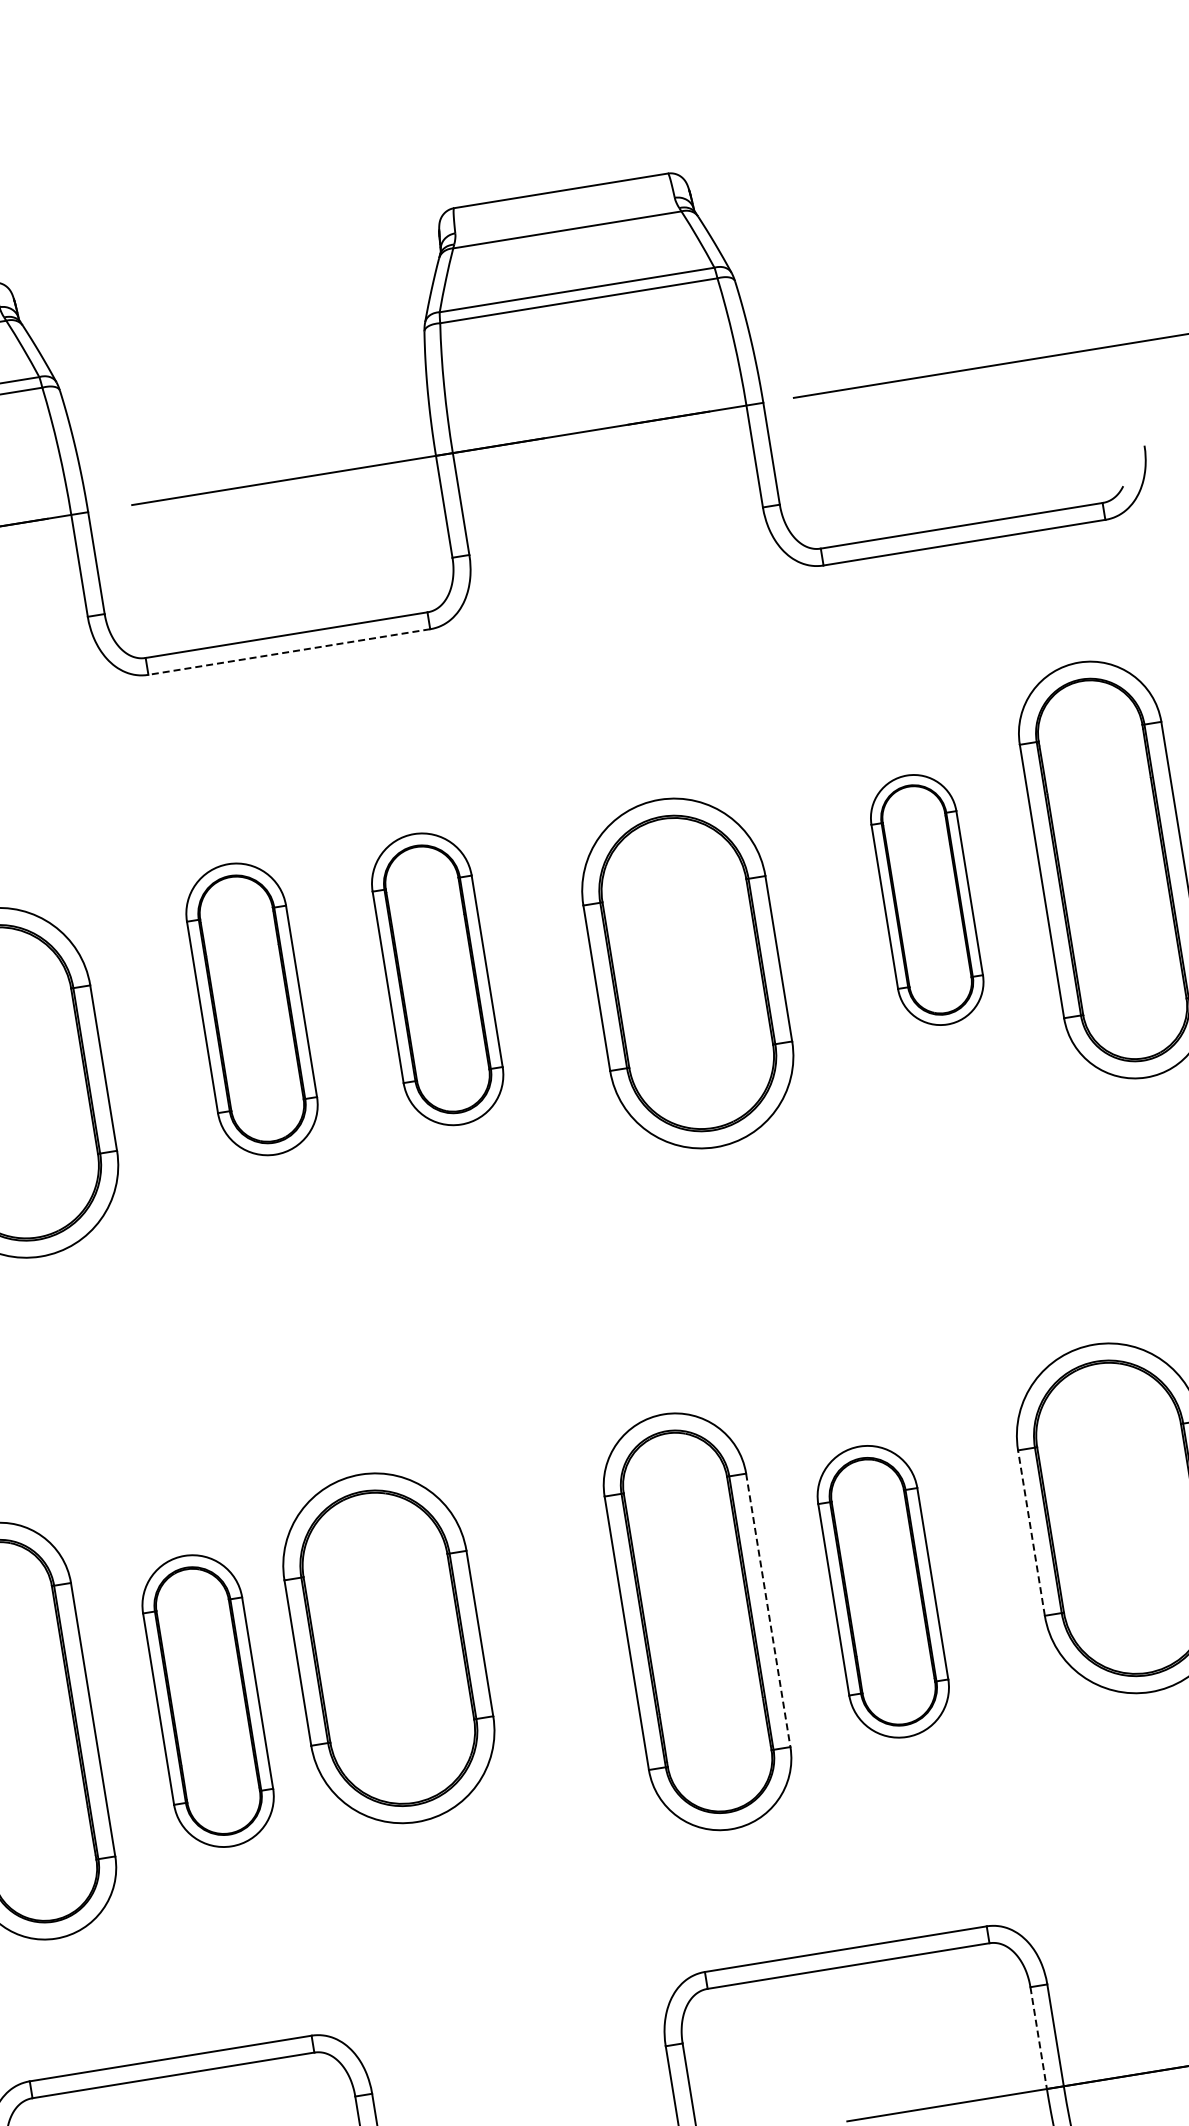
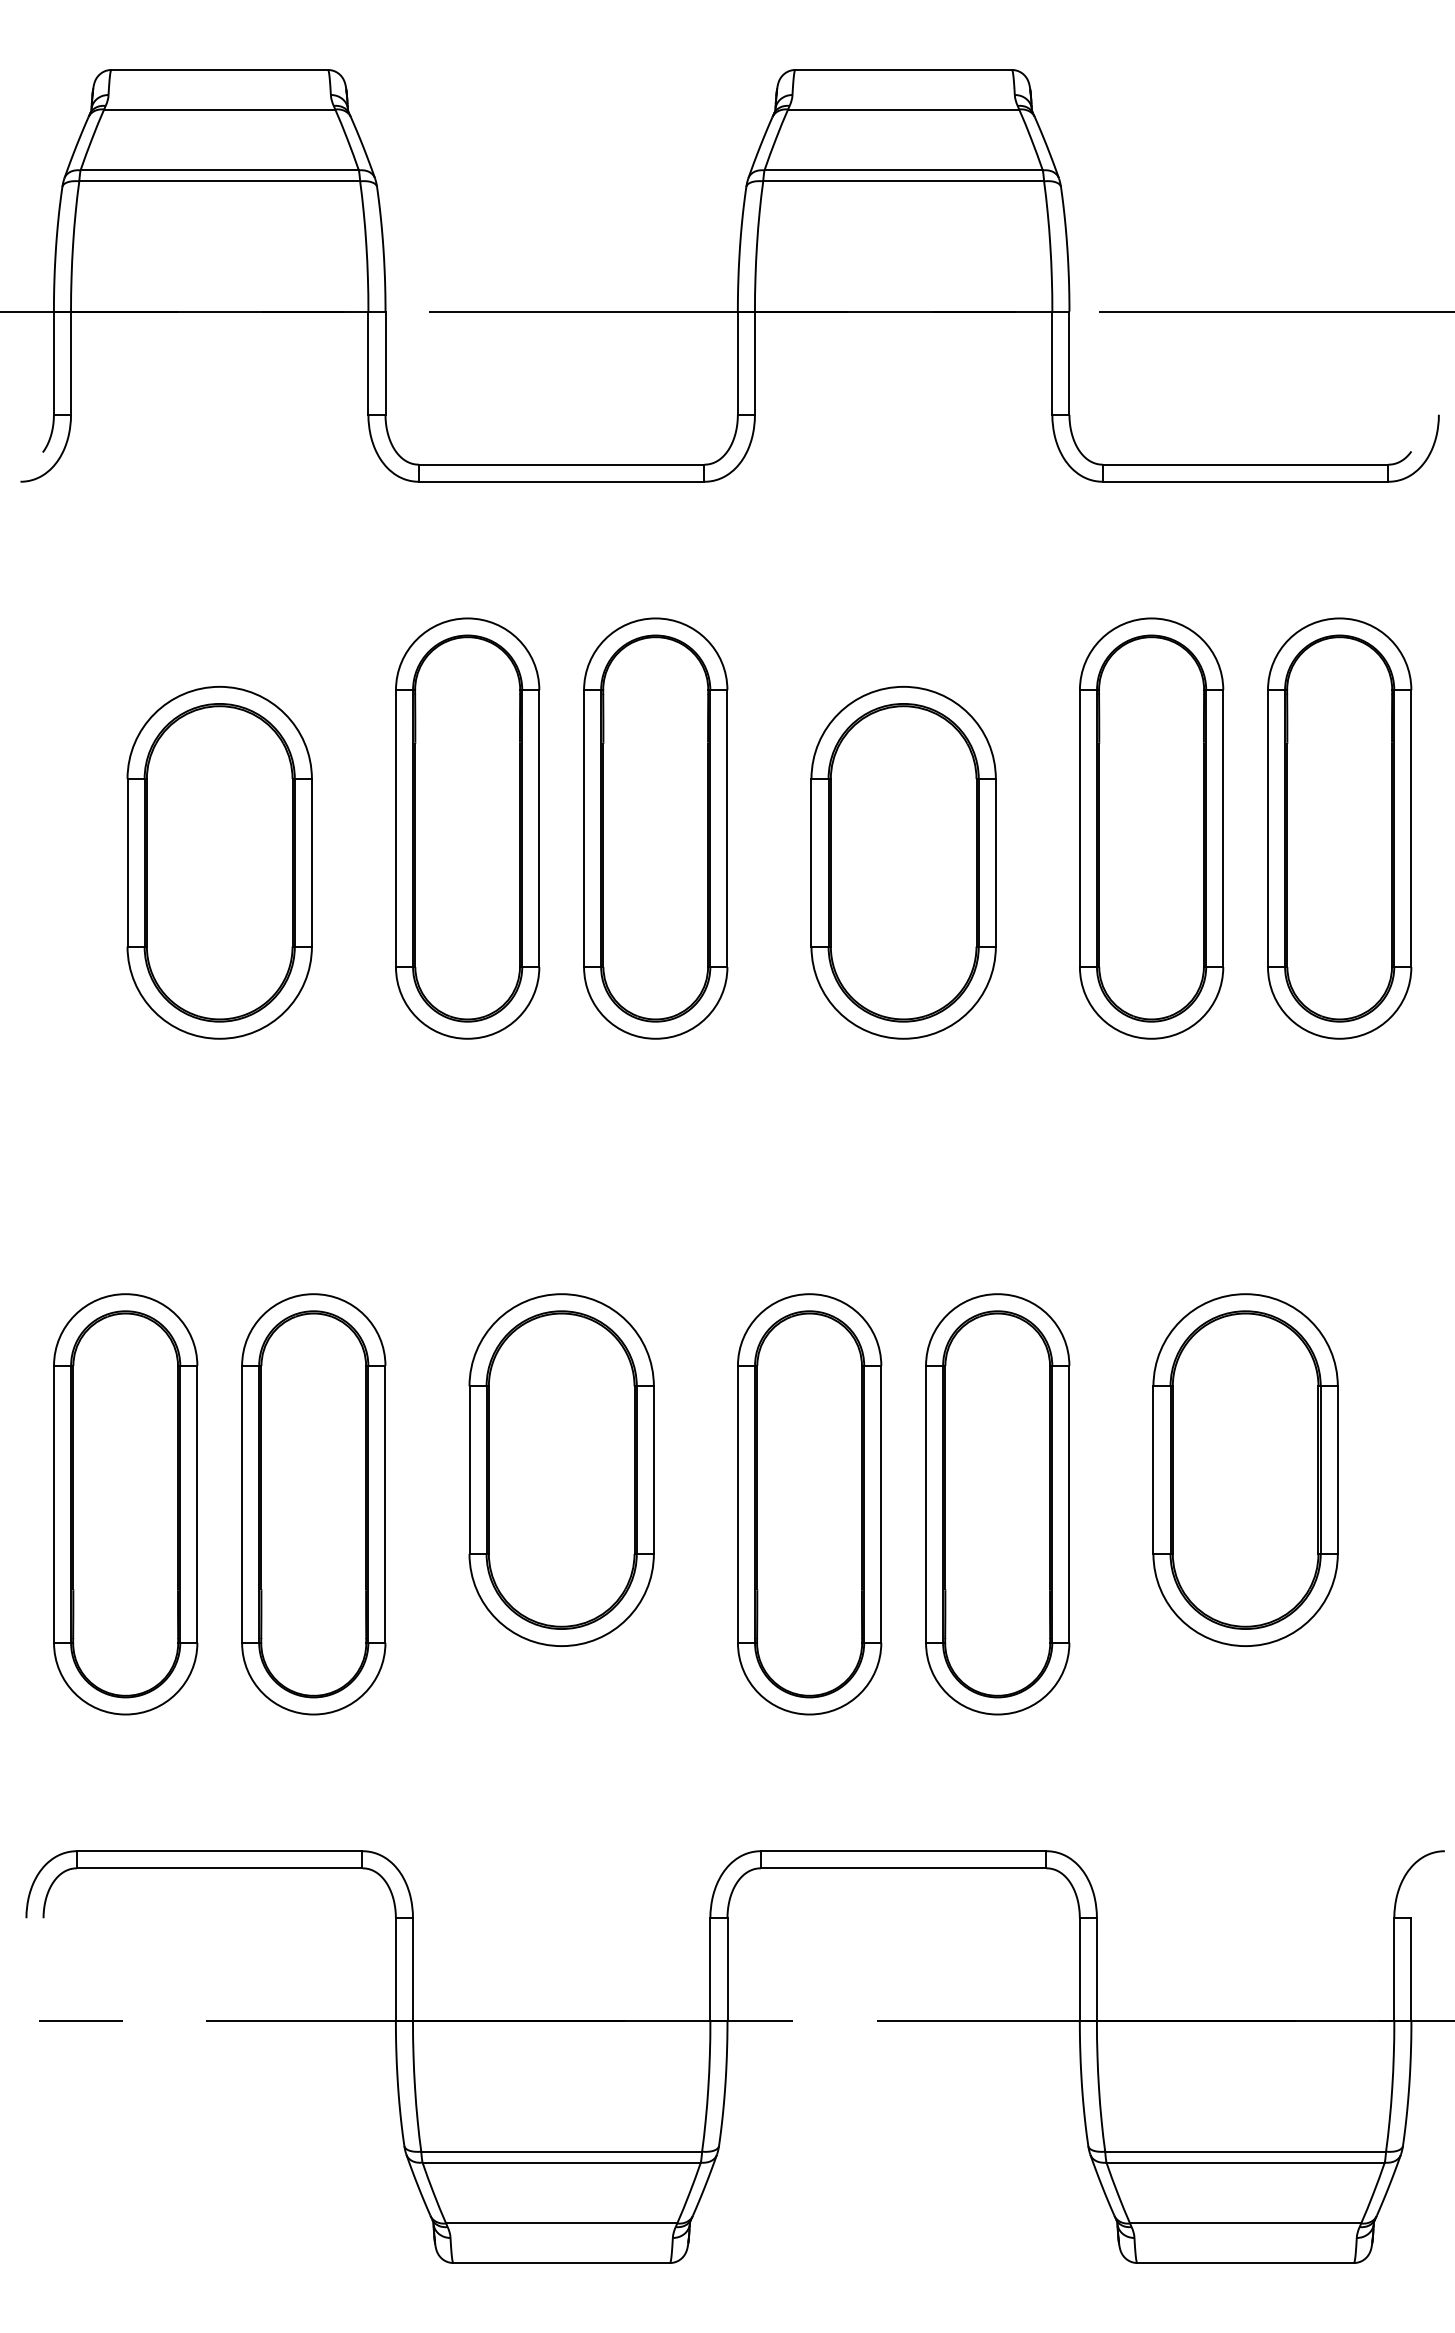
line: (289, 651) -> (561, 481), dashed -> solid
part: (926, 900) -> (1151, 828), size x1.67
part: (437, 979) -> (655, 828), size x1.43
part: (251, 1009) -> (467, 828), size x1.43
line: (1031, 1533) -> (1153, 1470), dashed -> solid
part: (883, 1591) -> (997, 1504), size x1.43
line: (768, 1610) -> (881, 1504), dashed -> solid
part: (388, 1647) -> (561, 1469), moved
part: (207, 1701) -> (313, 1504), size x1.43
line: (1038, 2037) -> (1079, 1969), dashed -> solid

